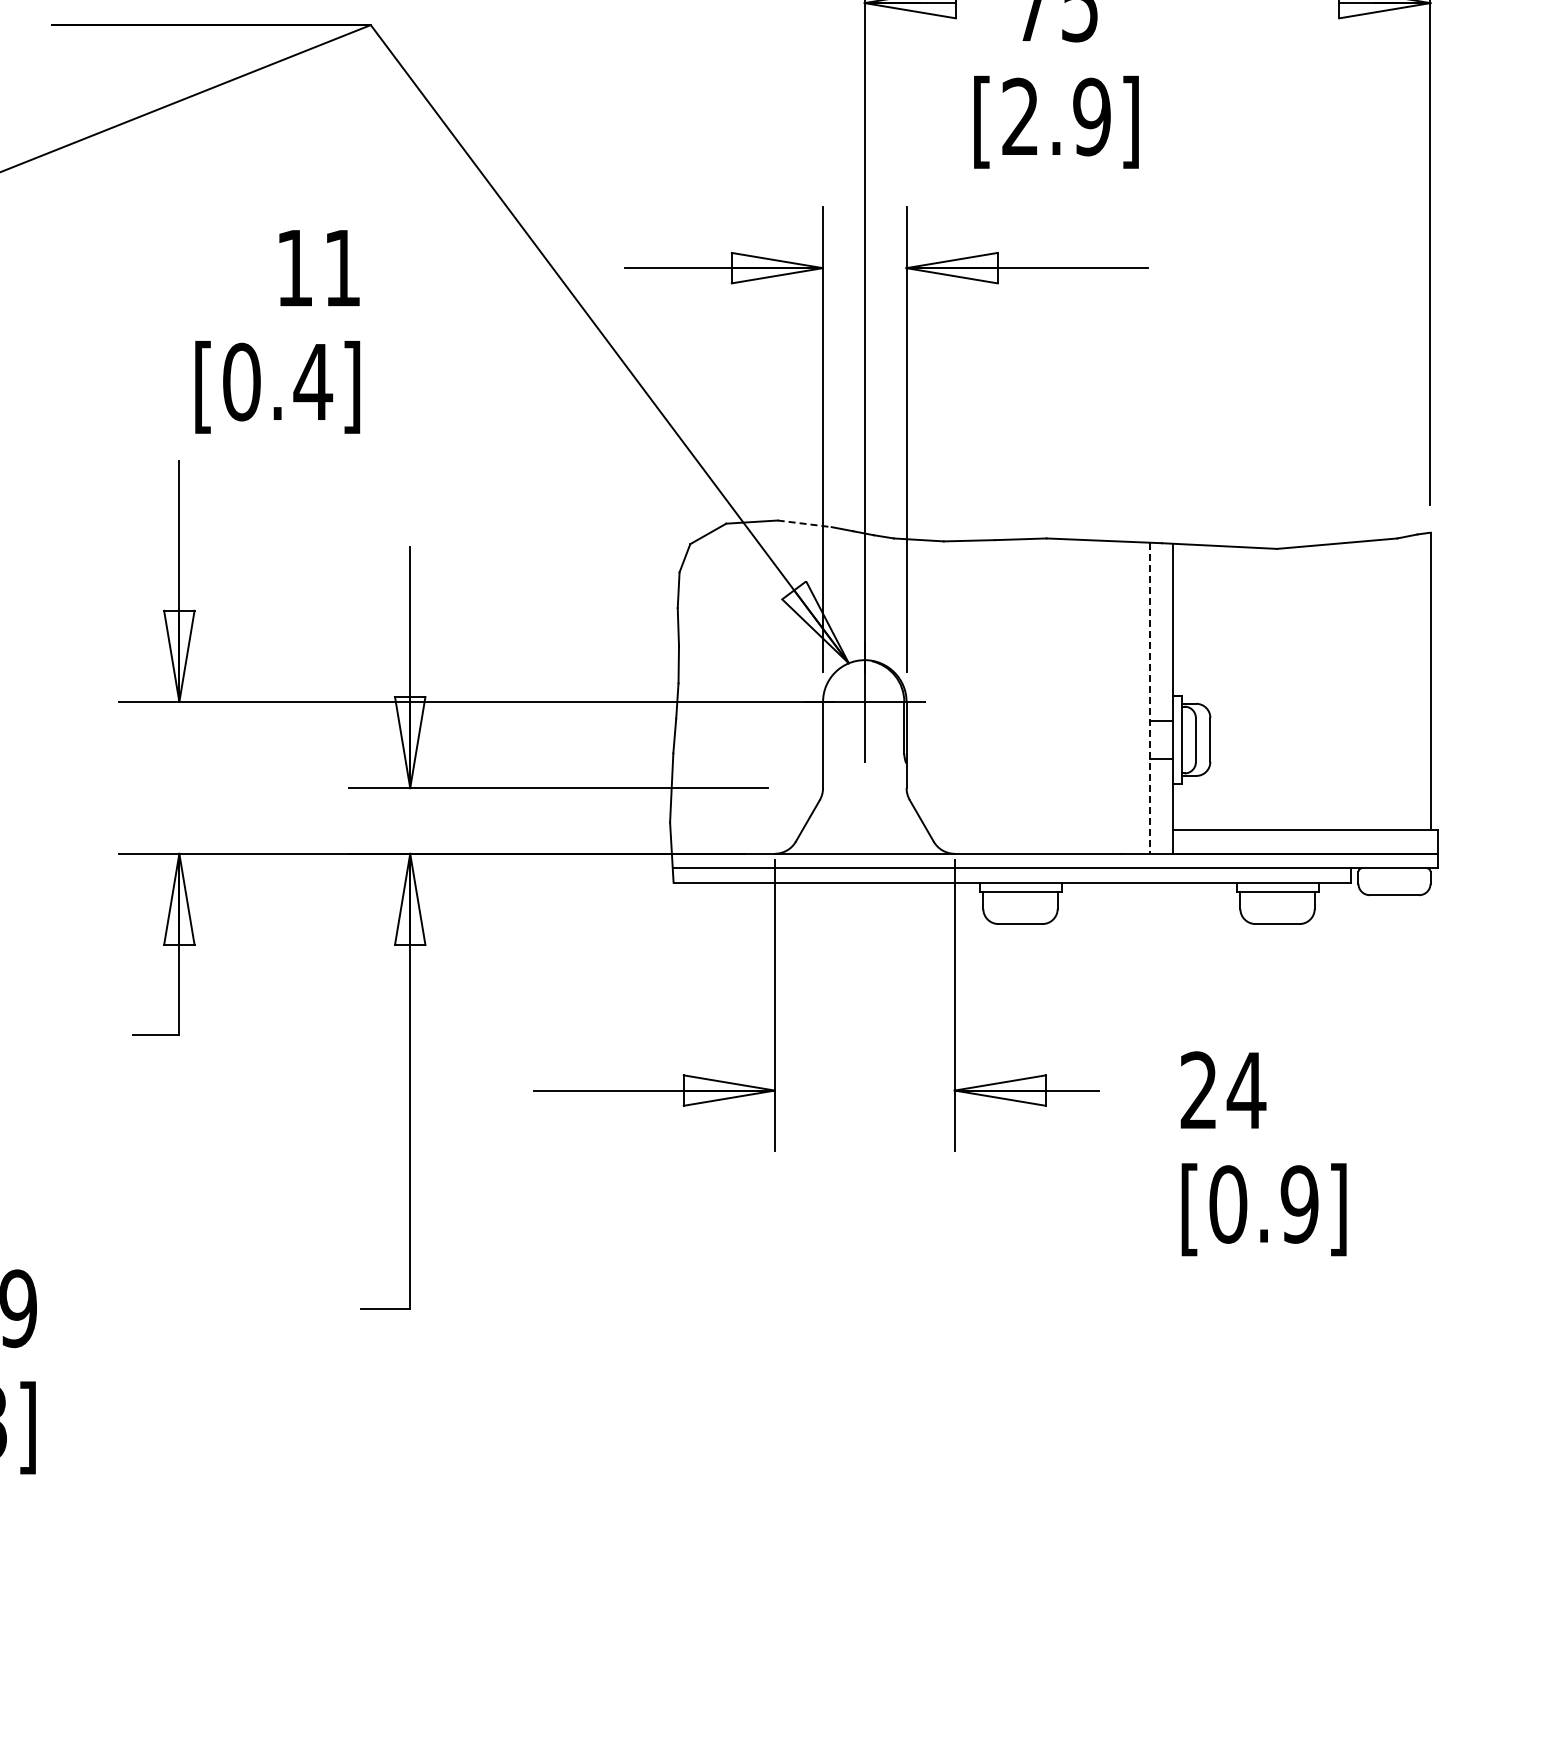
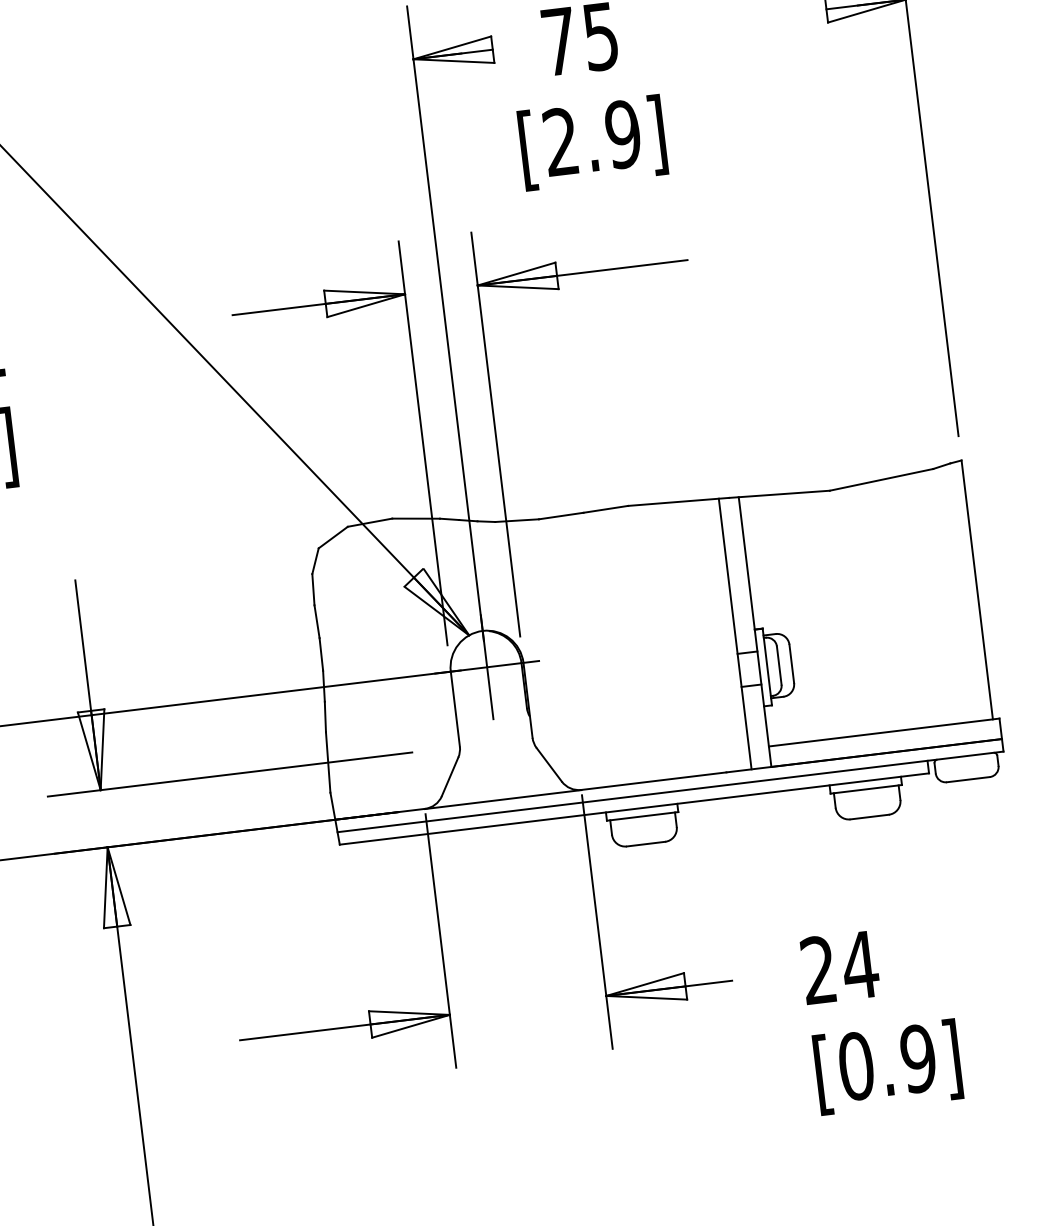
line: (805, 523) -> (416, 518), dashed -> solid
line: (1150, 698) -> (735, 634), dashed -> solid

